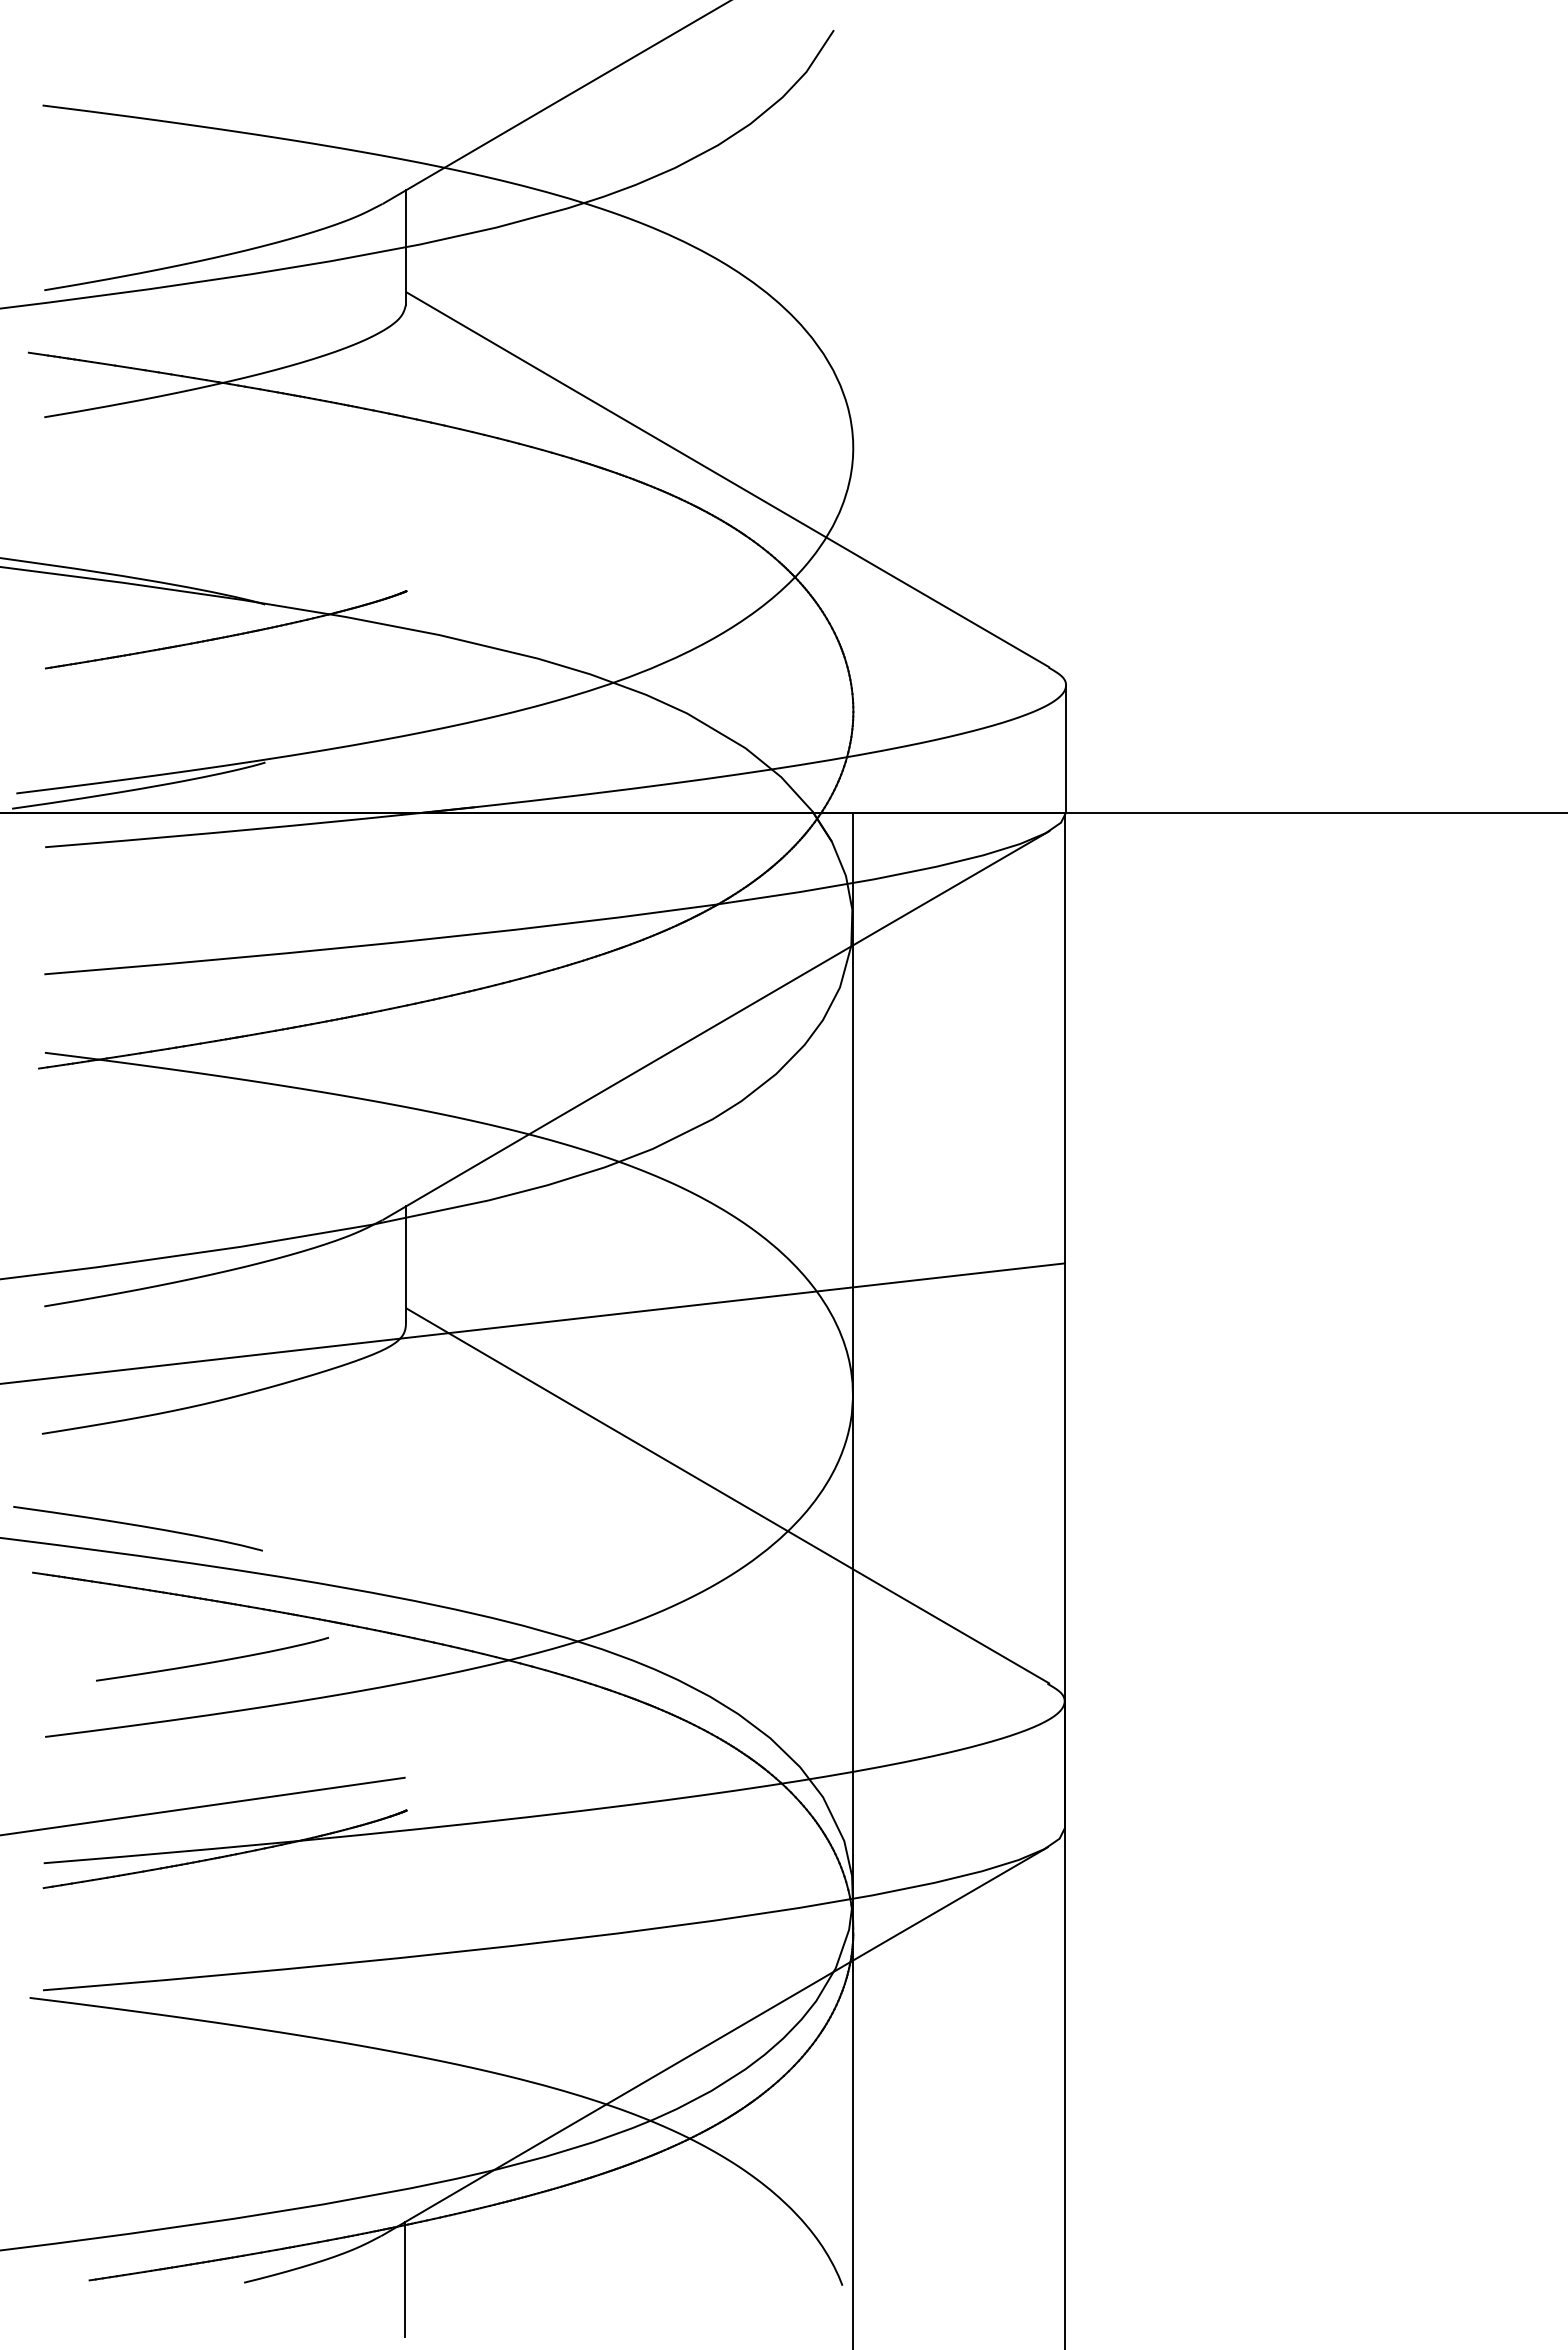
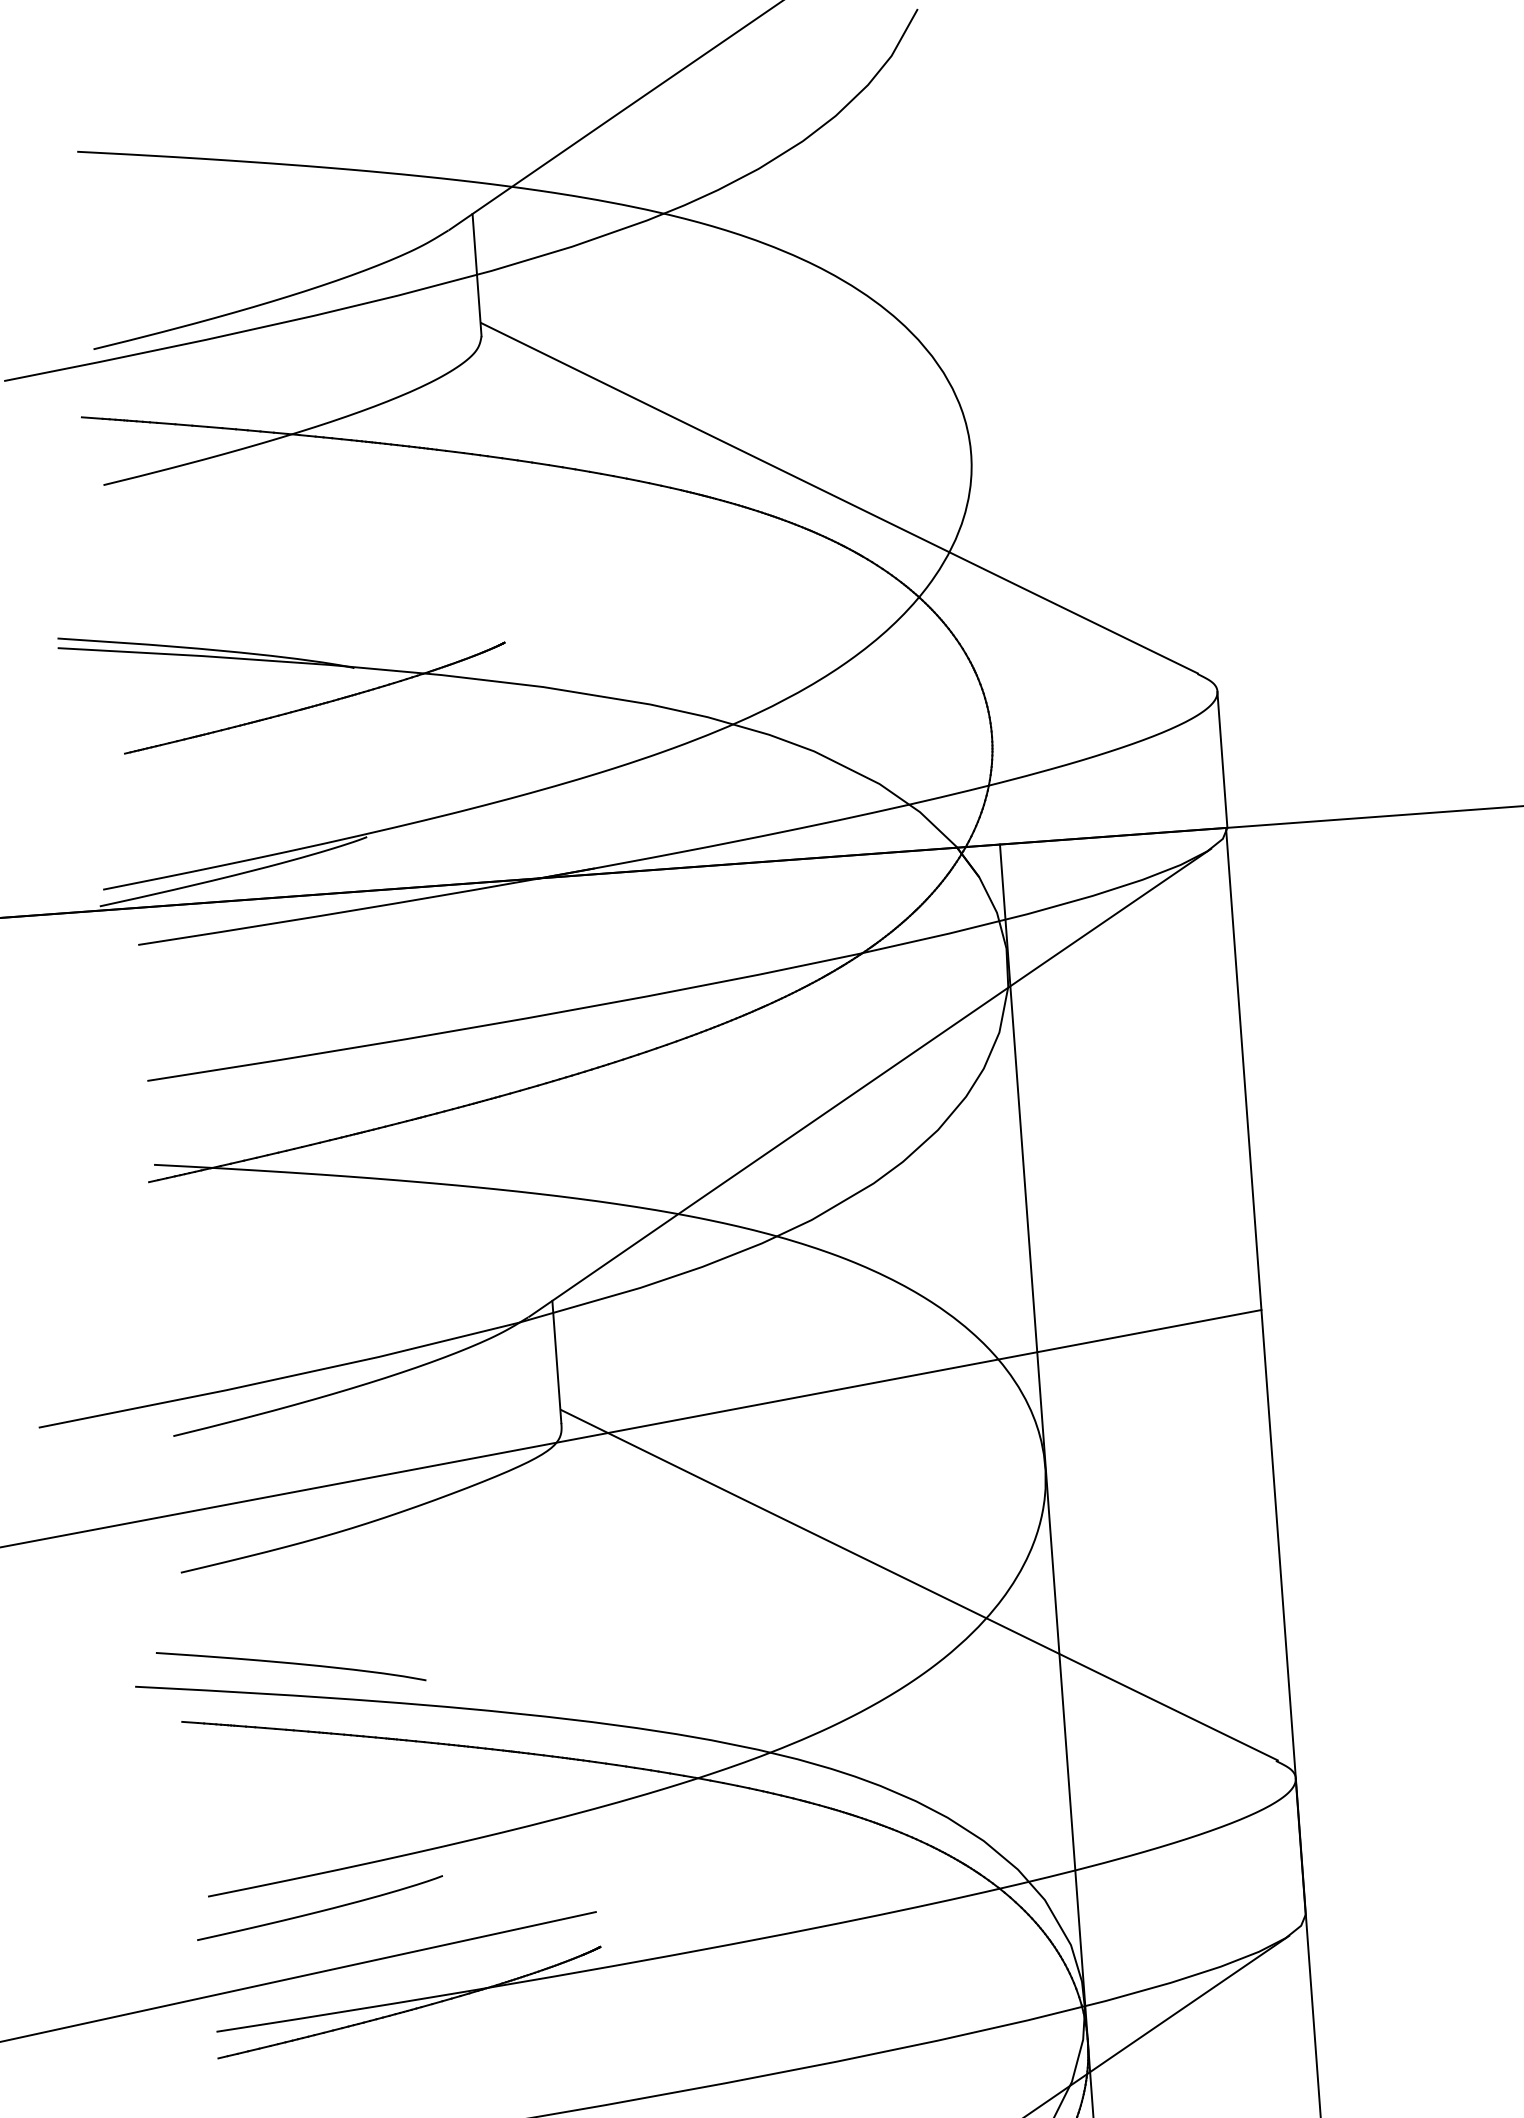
curve: (212, 1661) -> (320, 1910), moved

